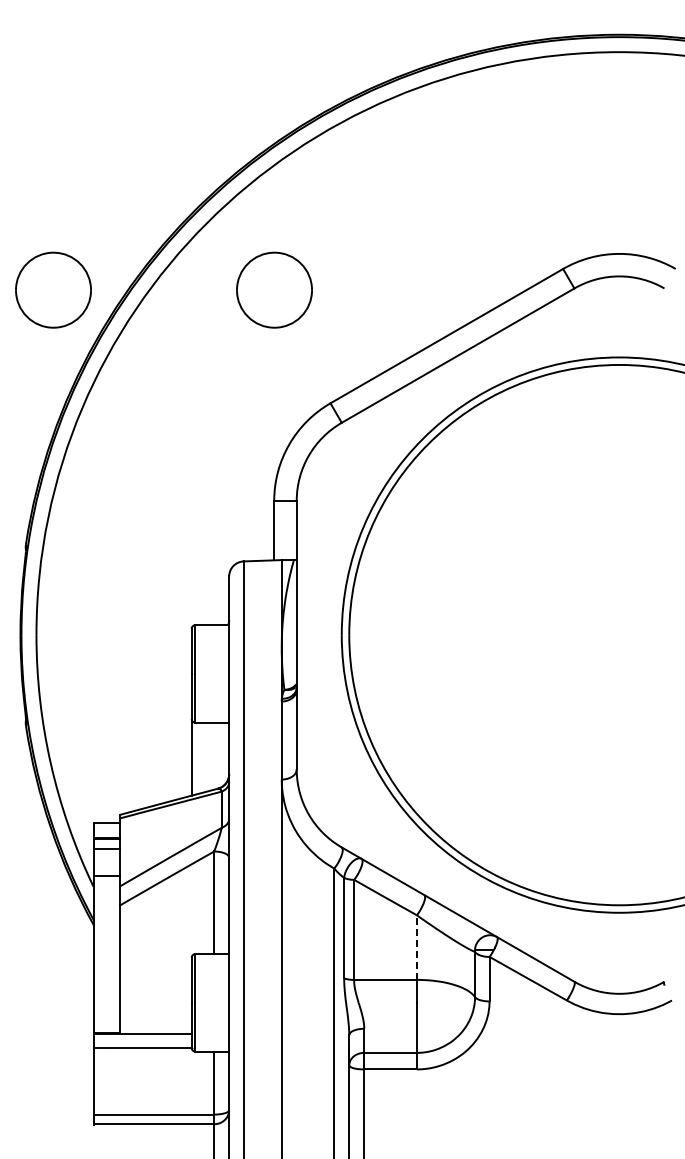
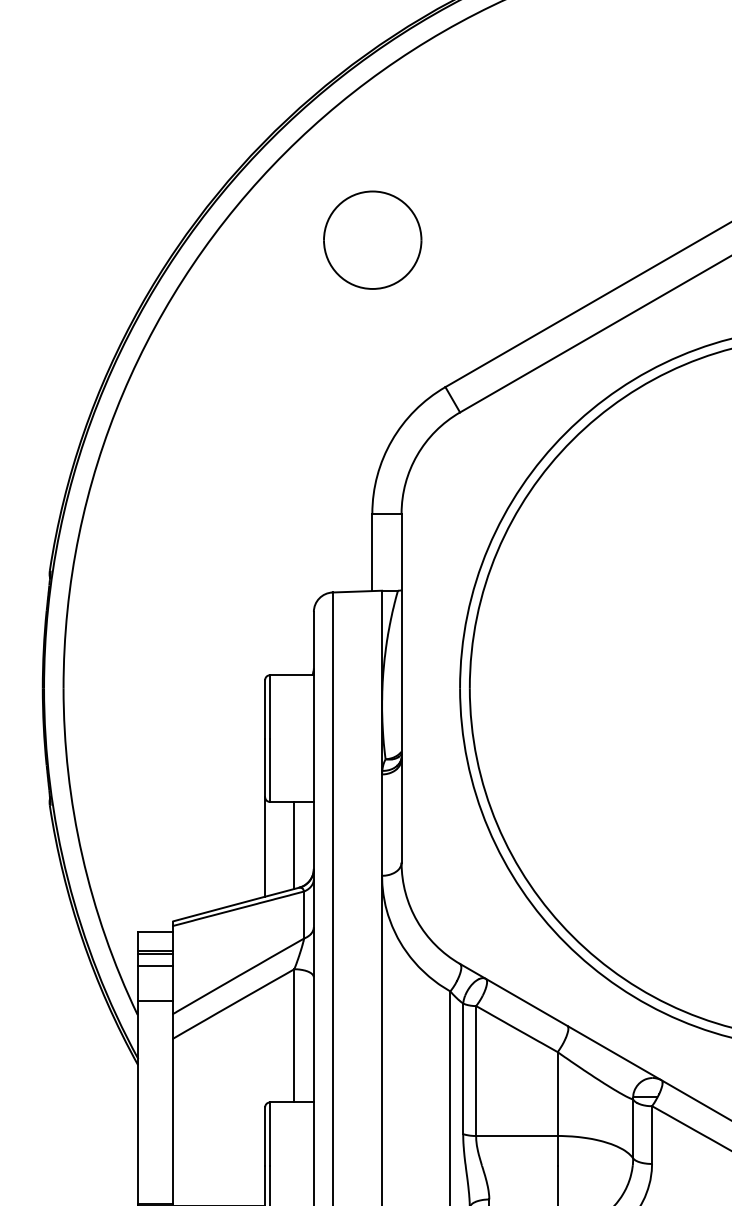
part: (53, 289) -> (85, 239), removed
line: (214, 755) -> (294, 844), added
line: (416, 947) -> (557, 1093), dashed -> solid

